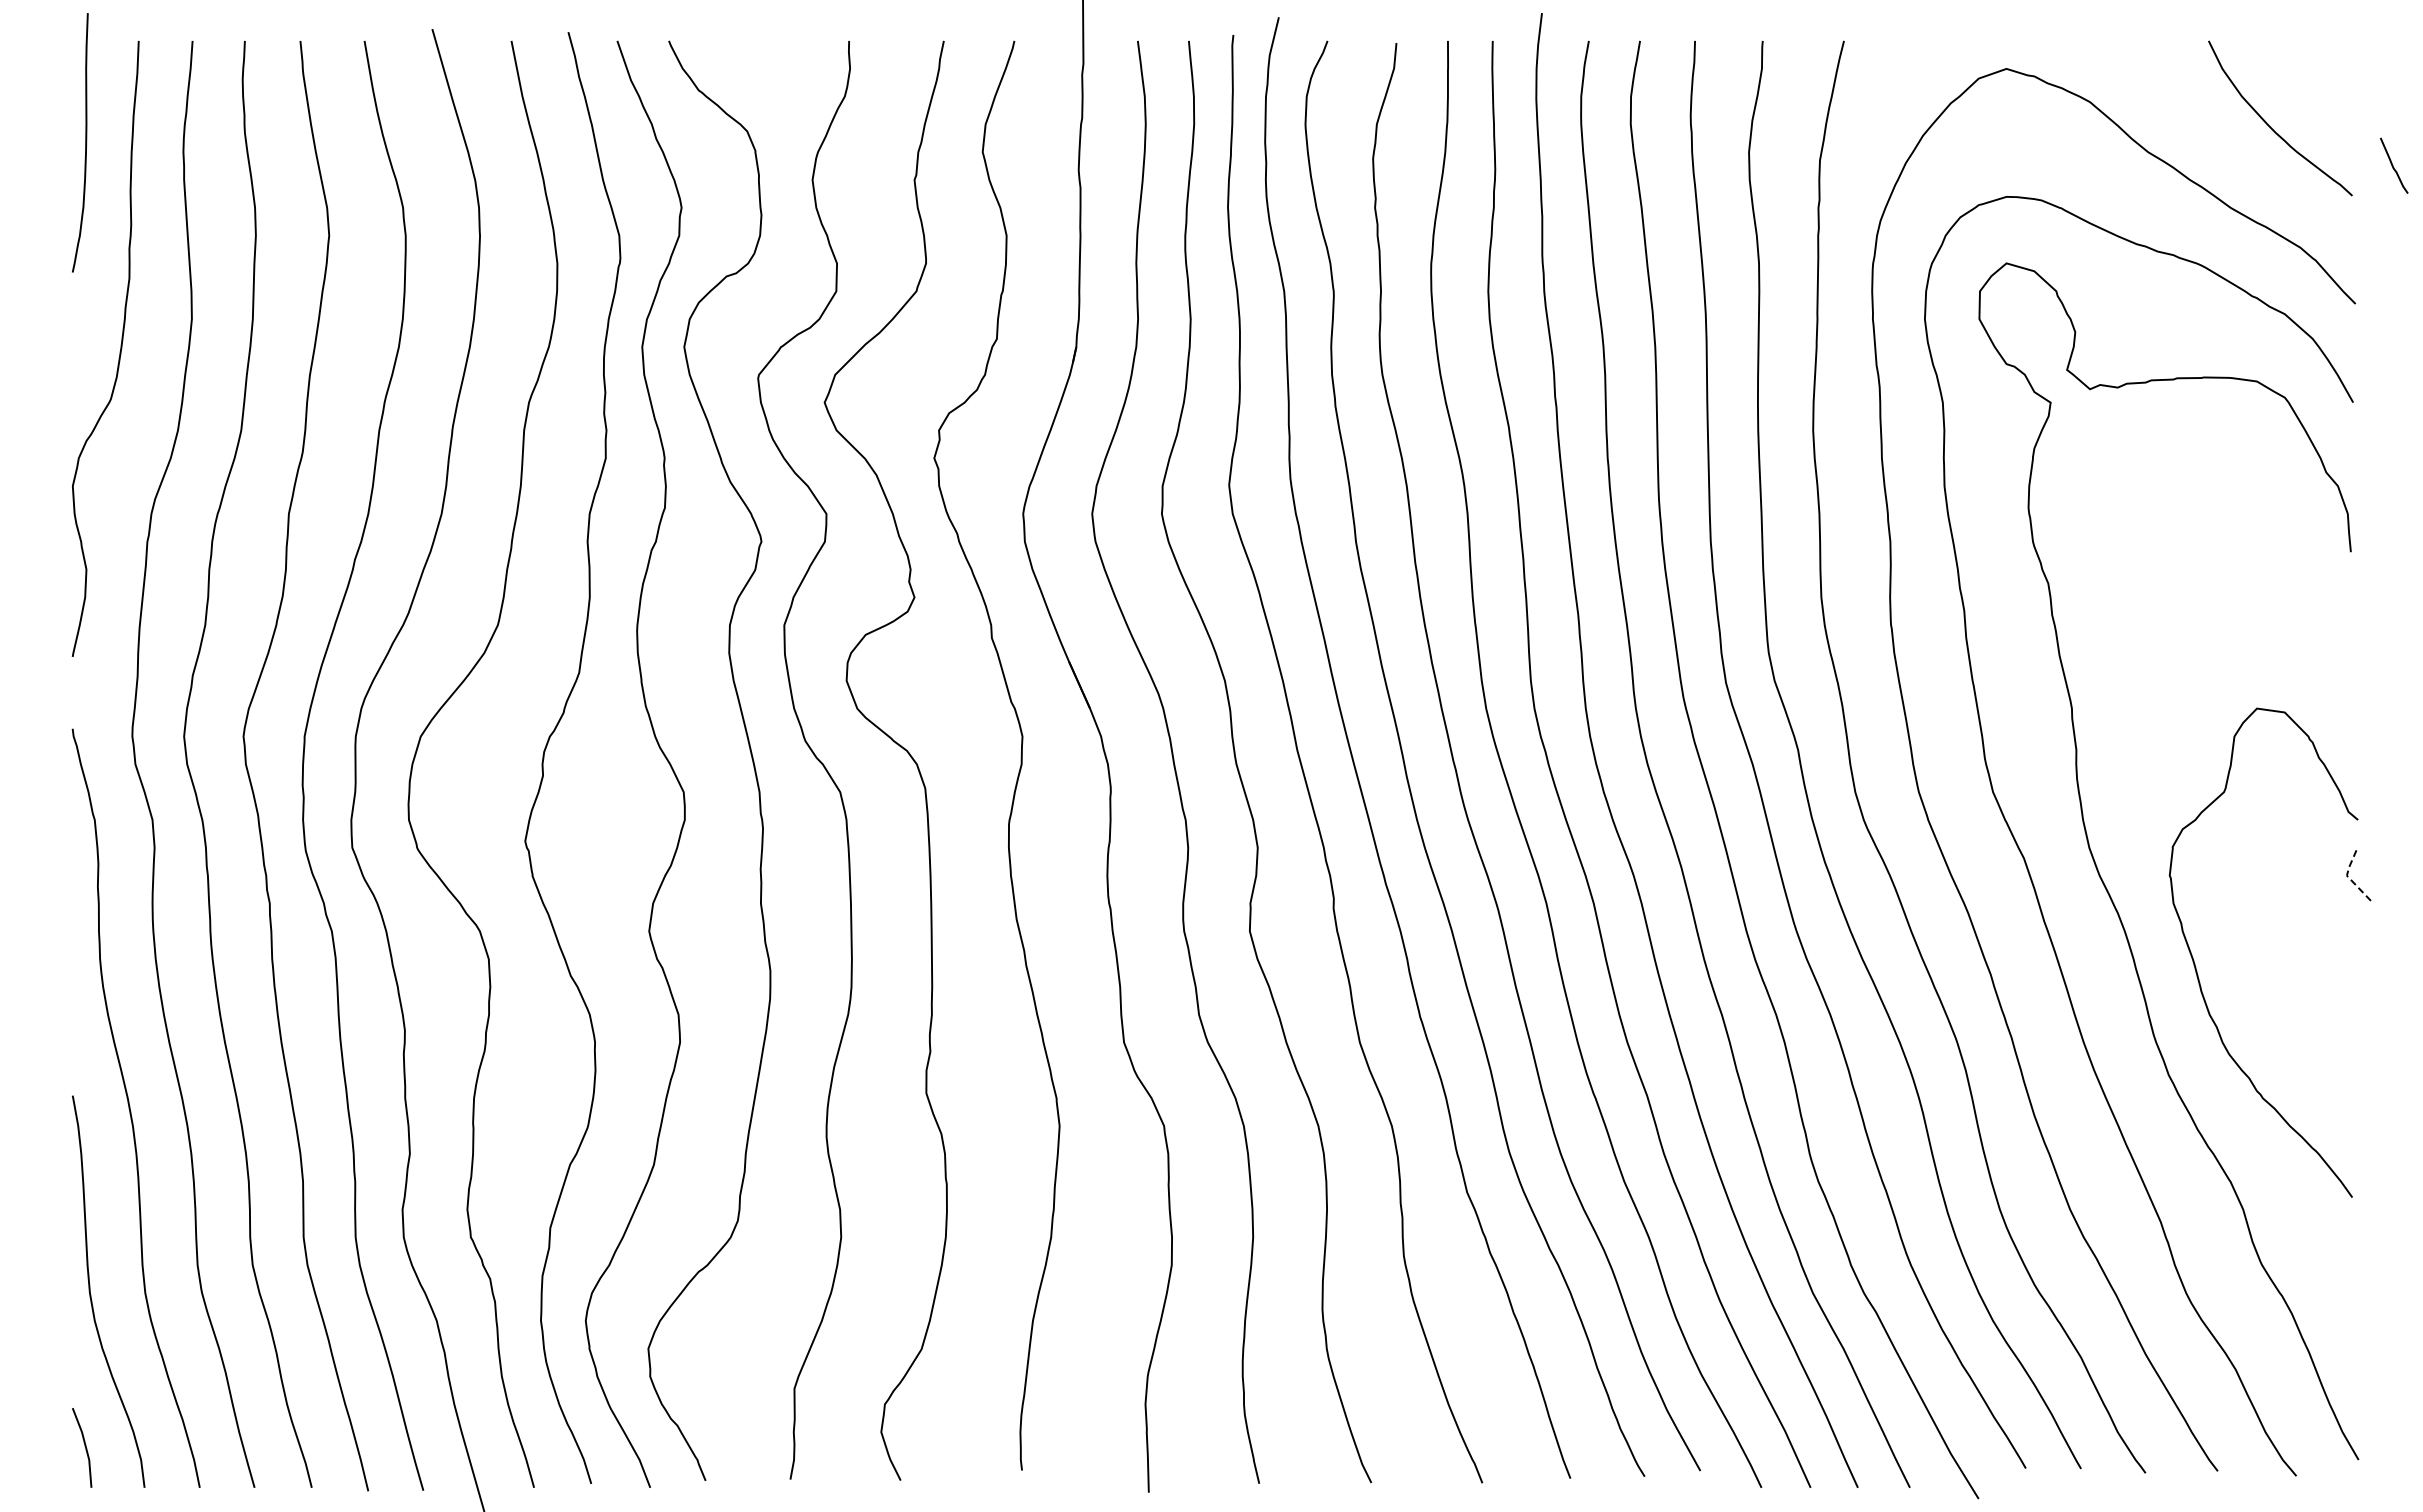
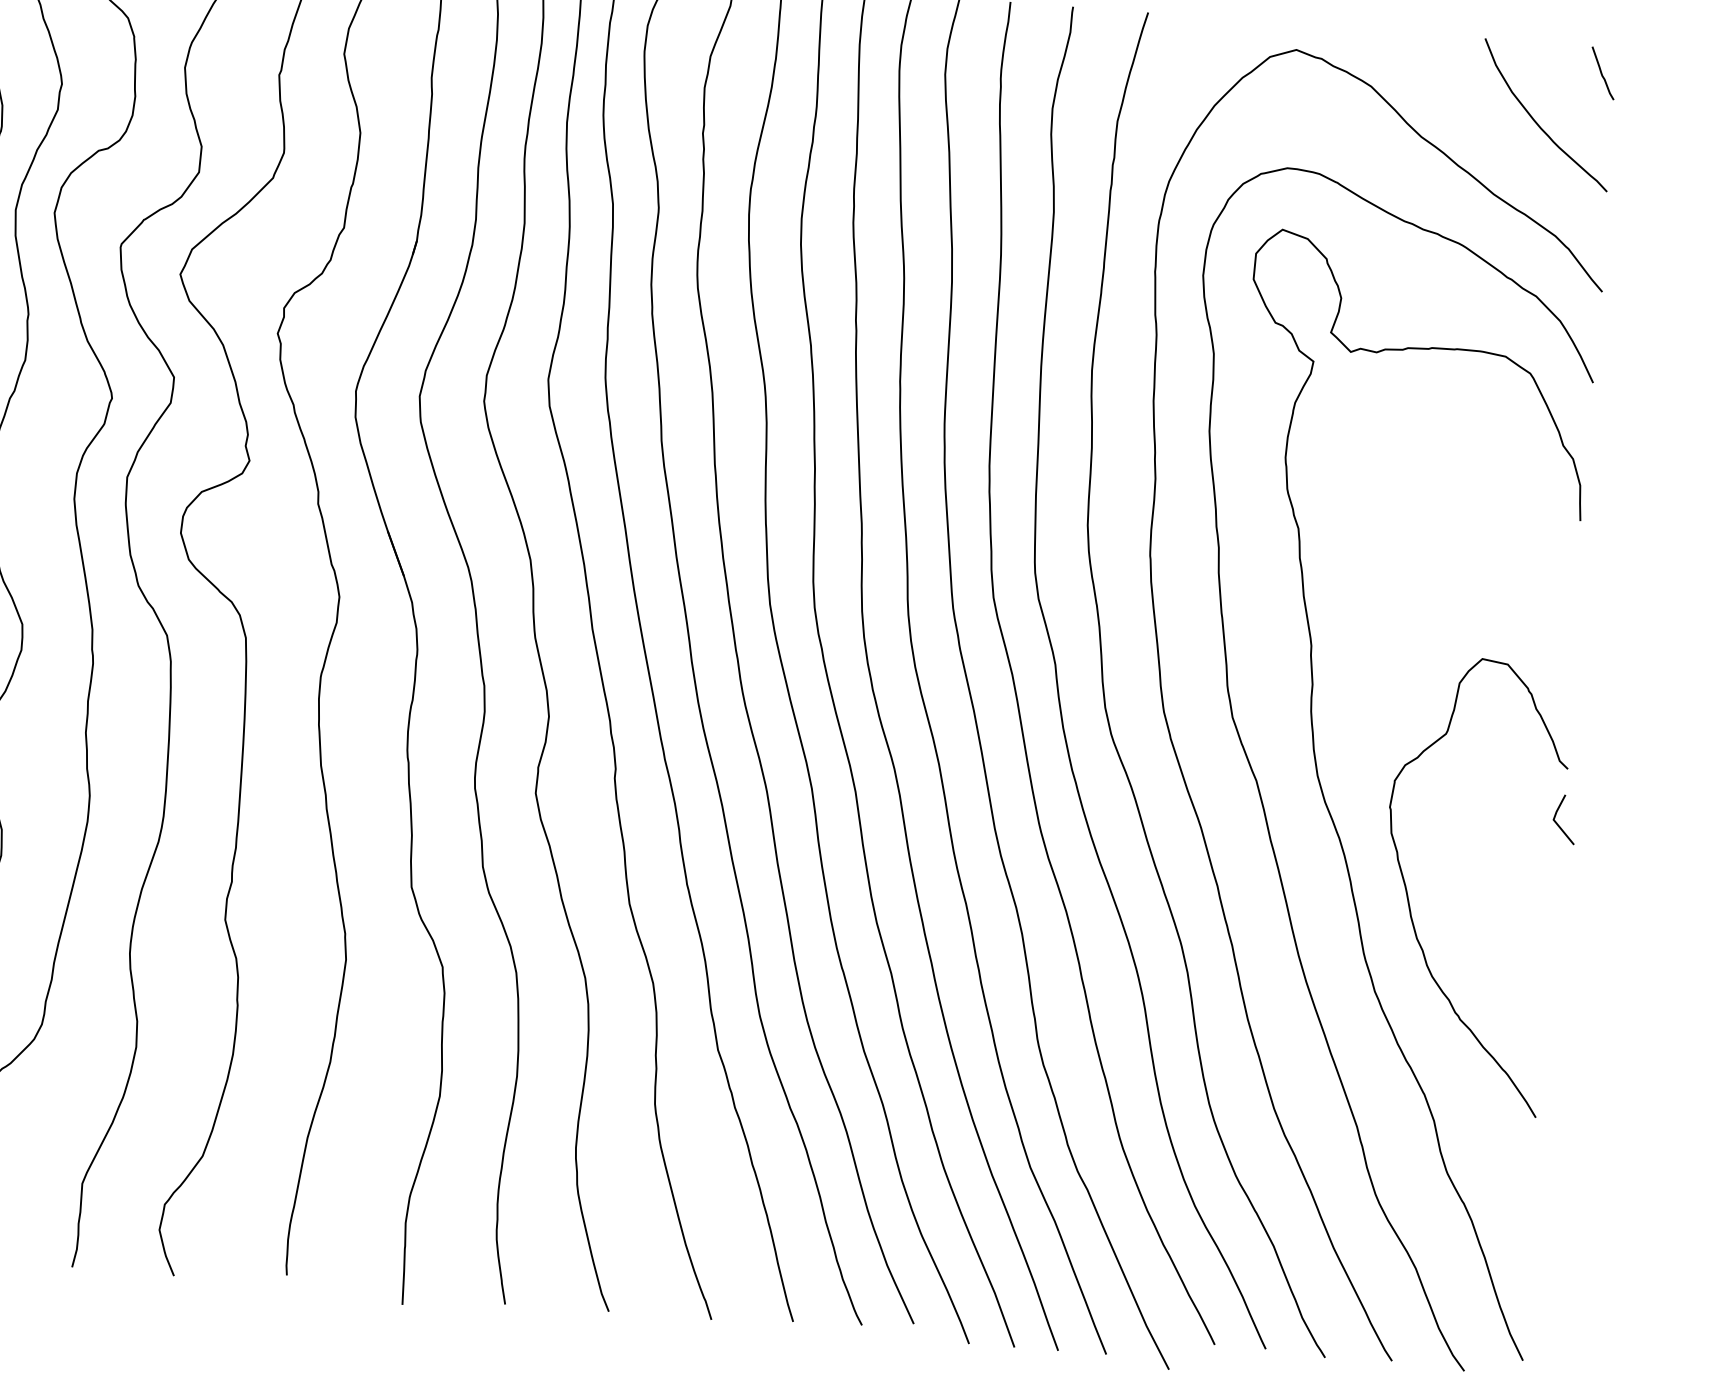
curve: (2393, 165) -> (1602, 73), moved
line: (2347, 876) -> (1554, 820), dashed -> solid

